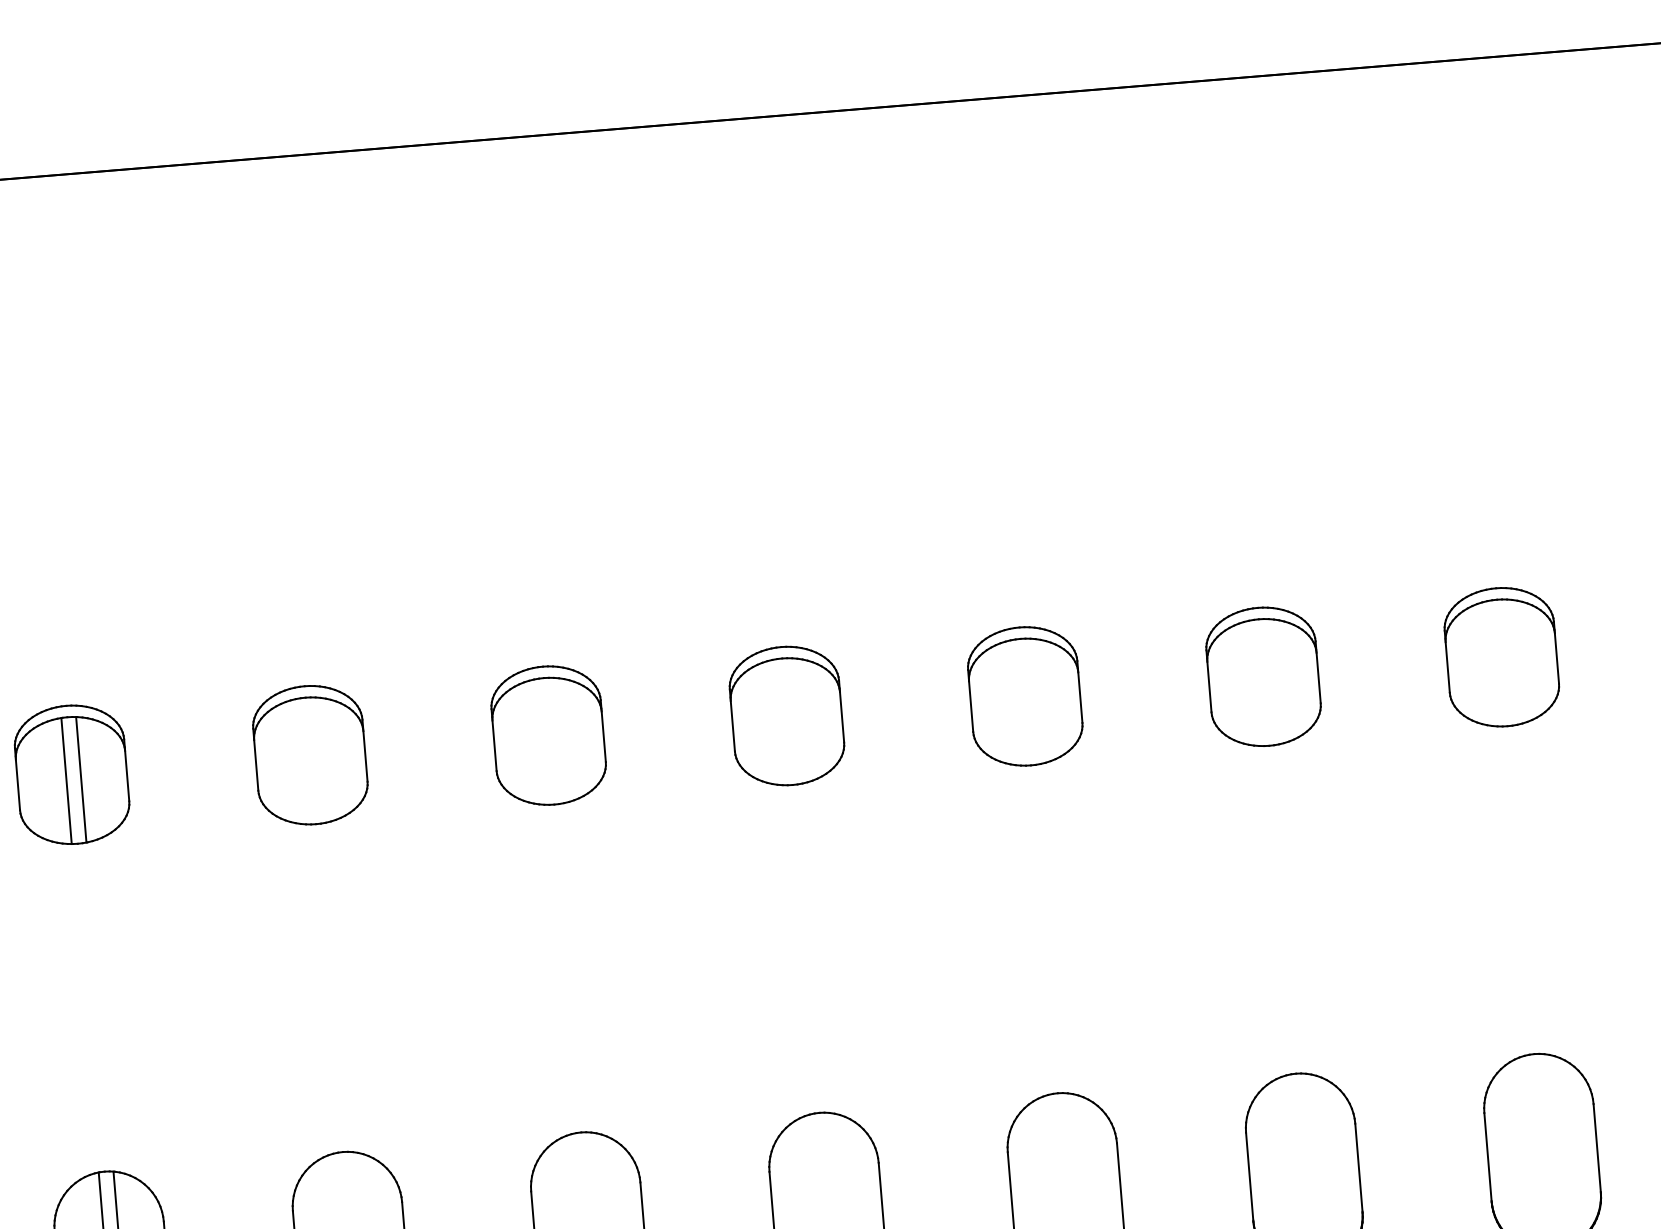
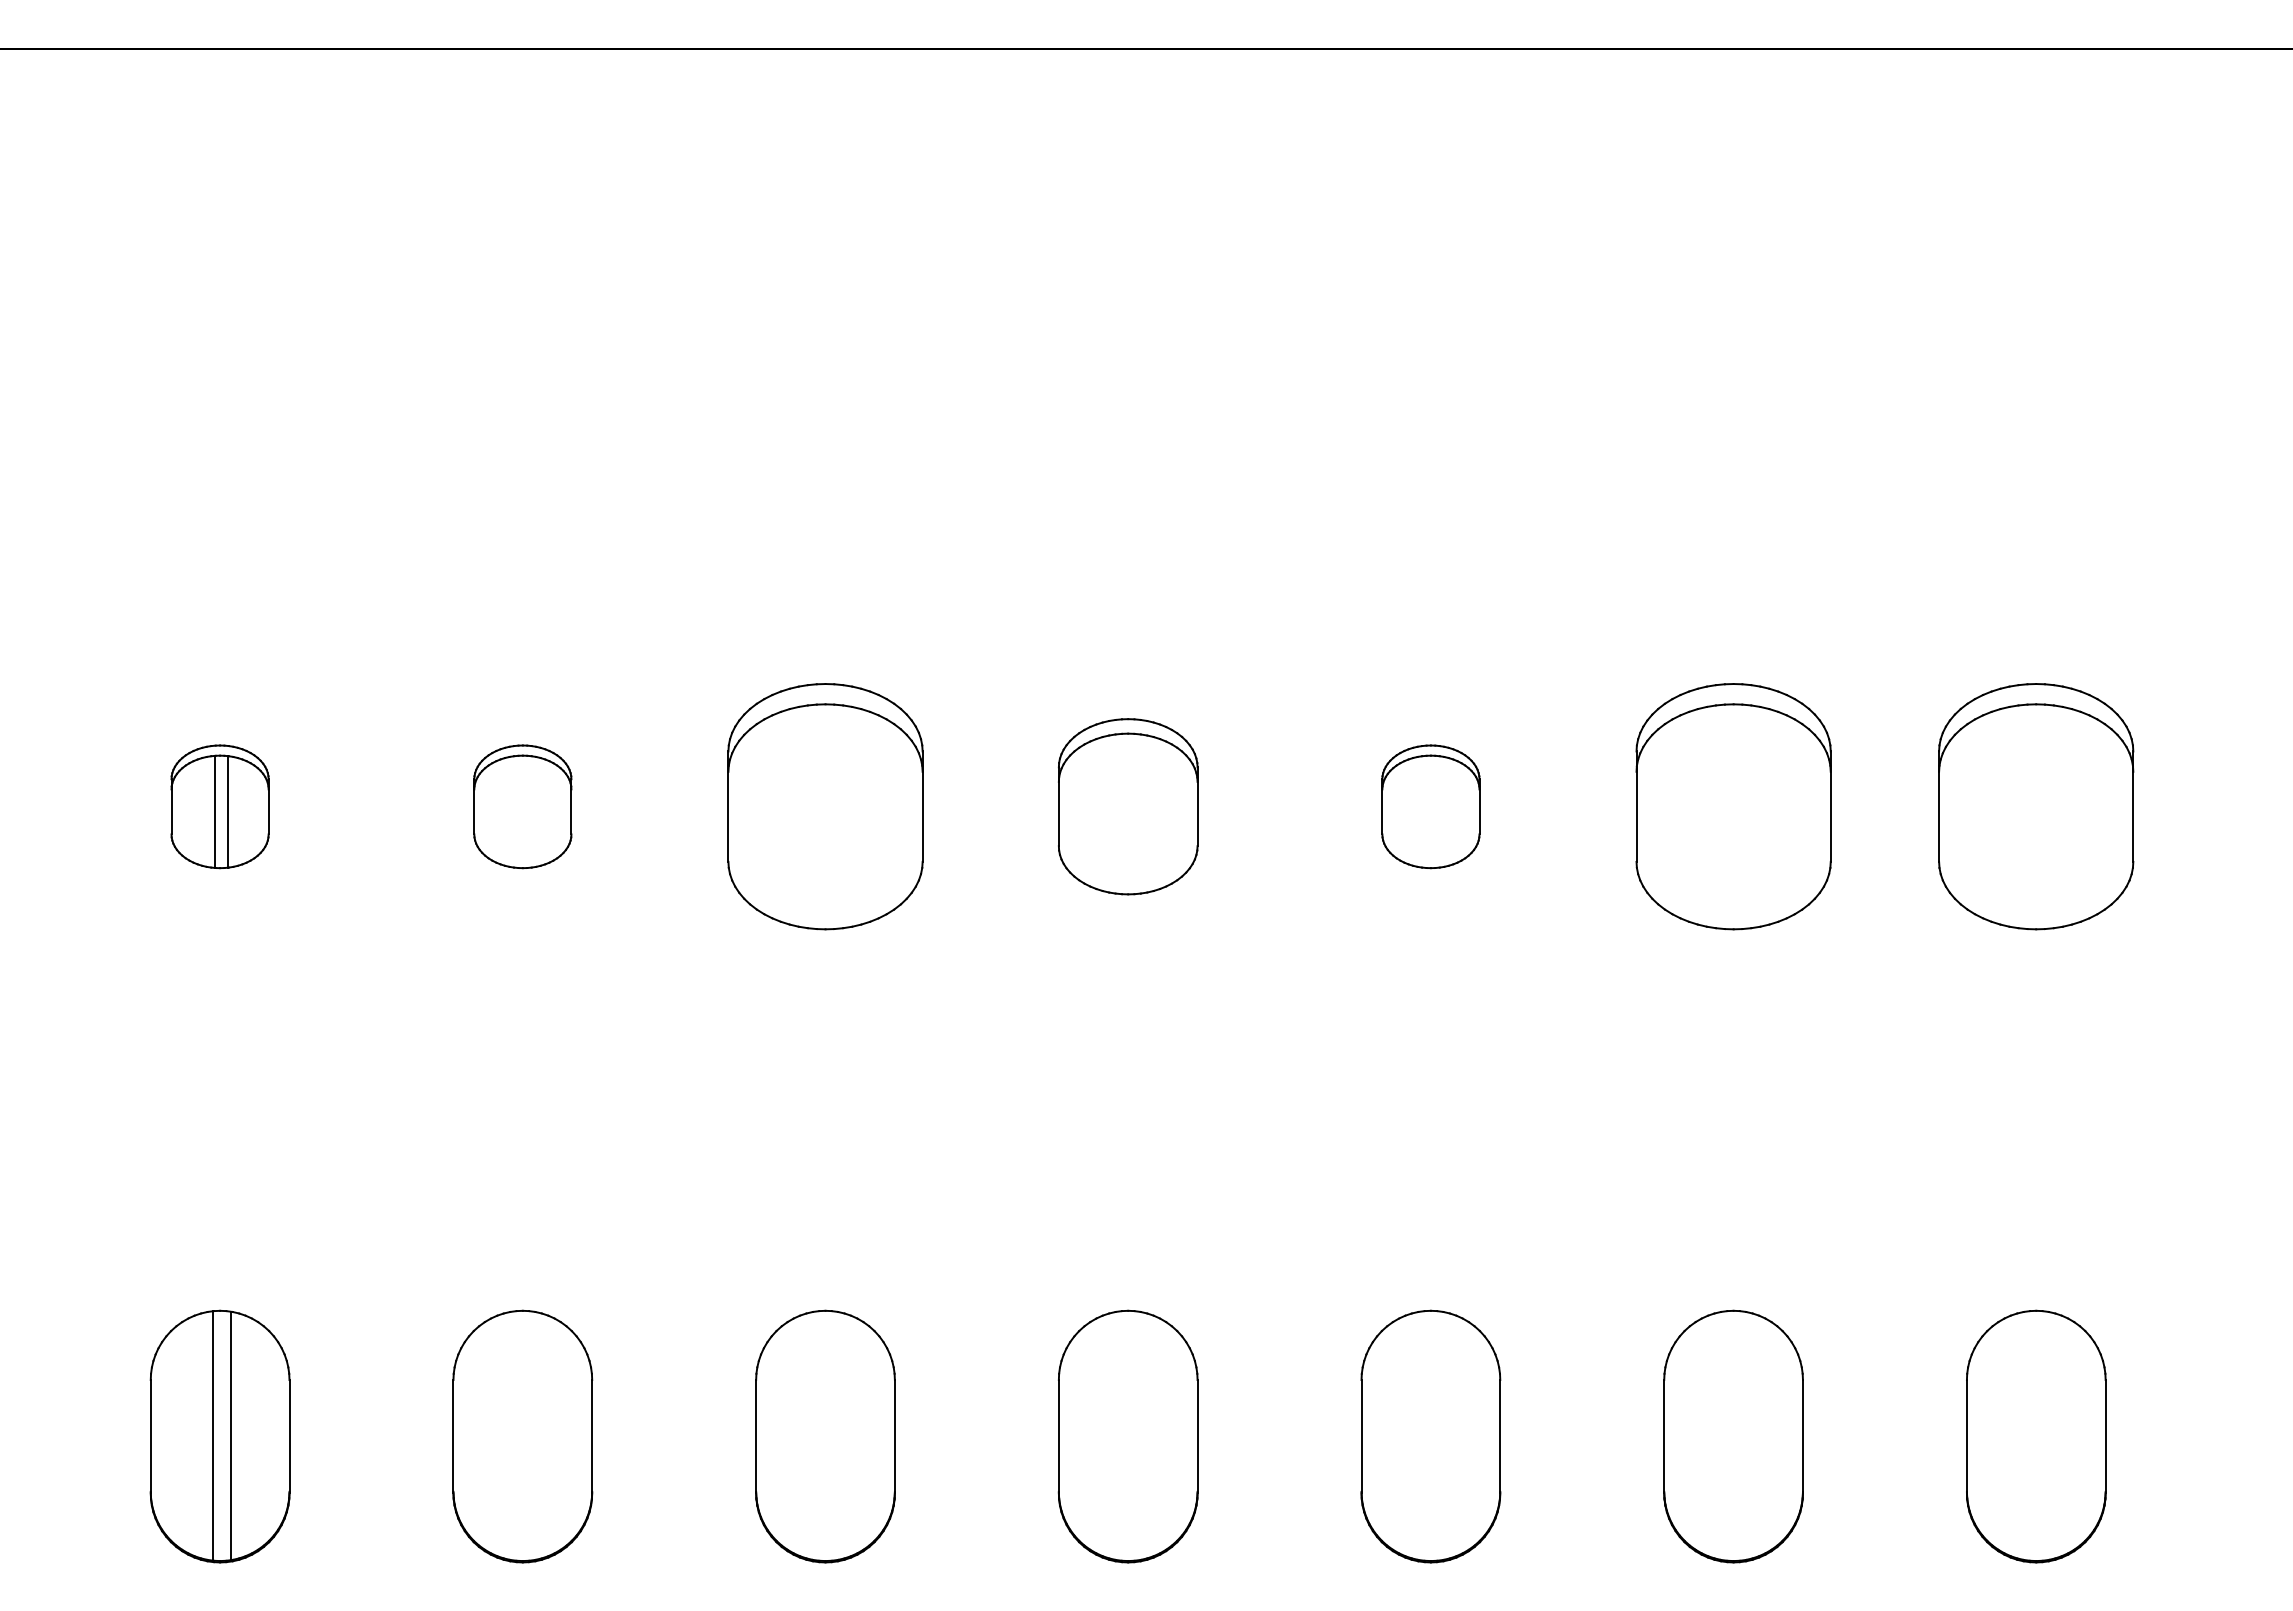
part: (1502, 657) -> (2036, 806), size x1.4
part: (1263, 676) -> (1733, 806), size x1.4
part: (1024, 696) -> (1430, 806), size x0.7
part: (548, 735) -> (825, 806), size x1.4
part: (310, 755) -> (522, 806), size x0.7
part: (71, 774) -> (219, 806), size x0.7

